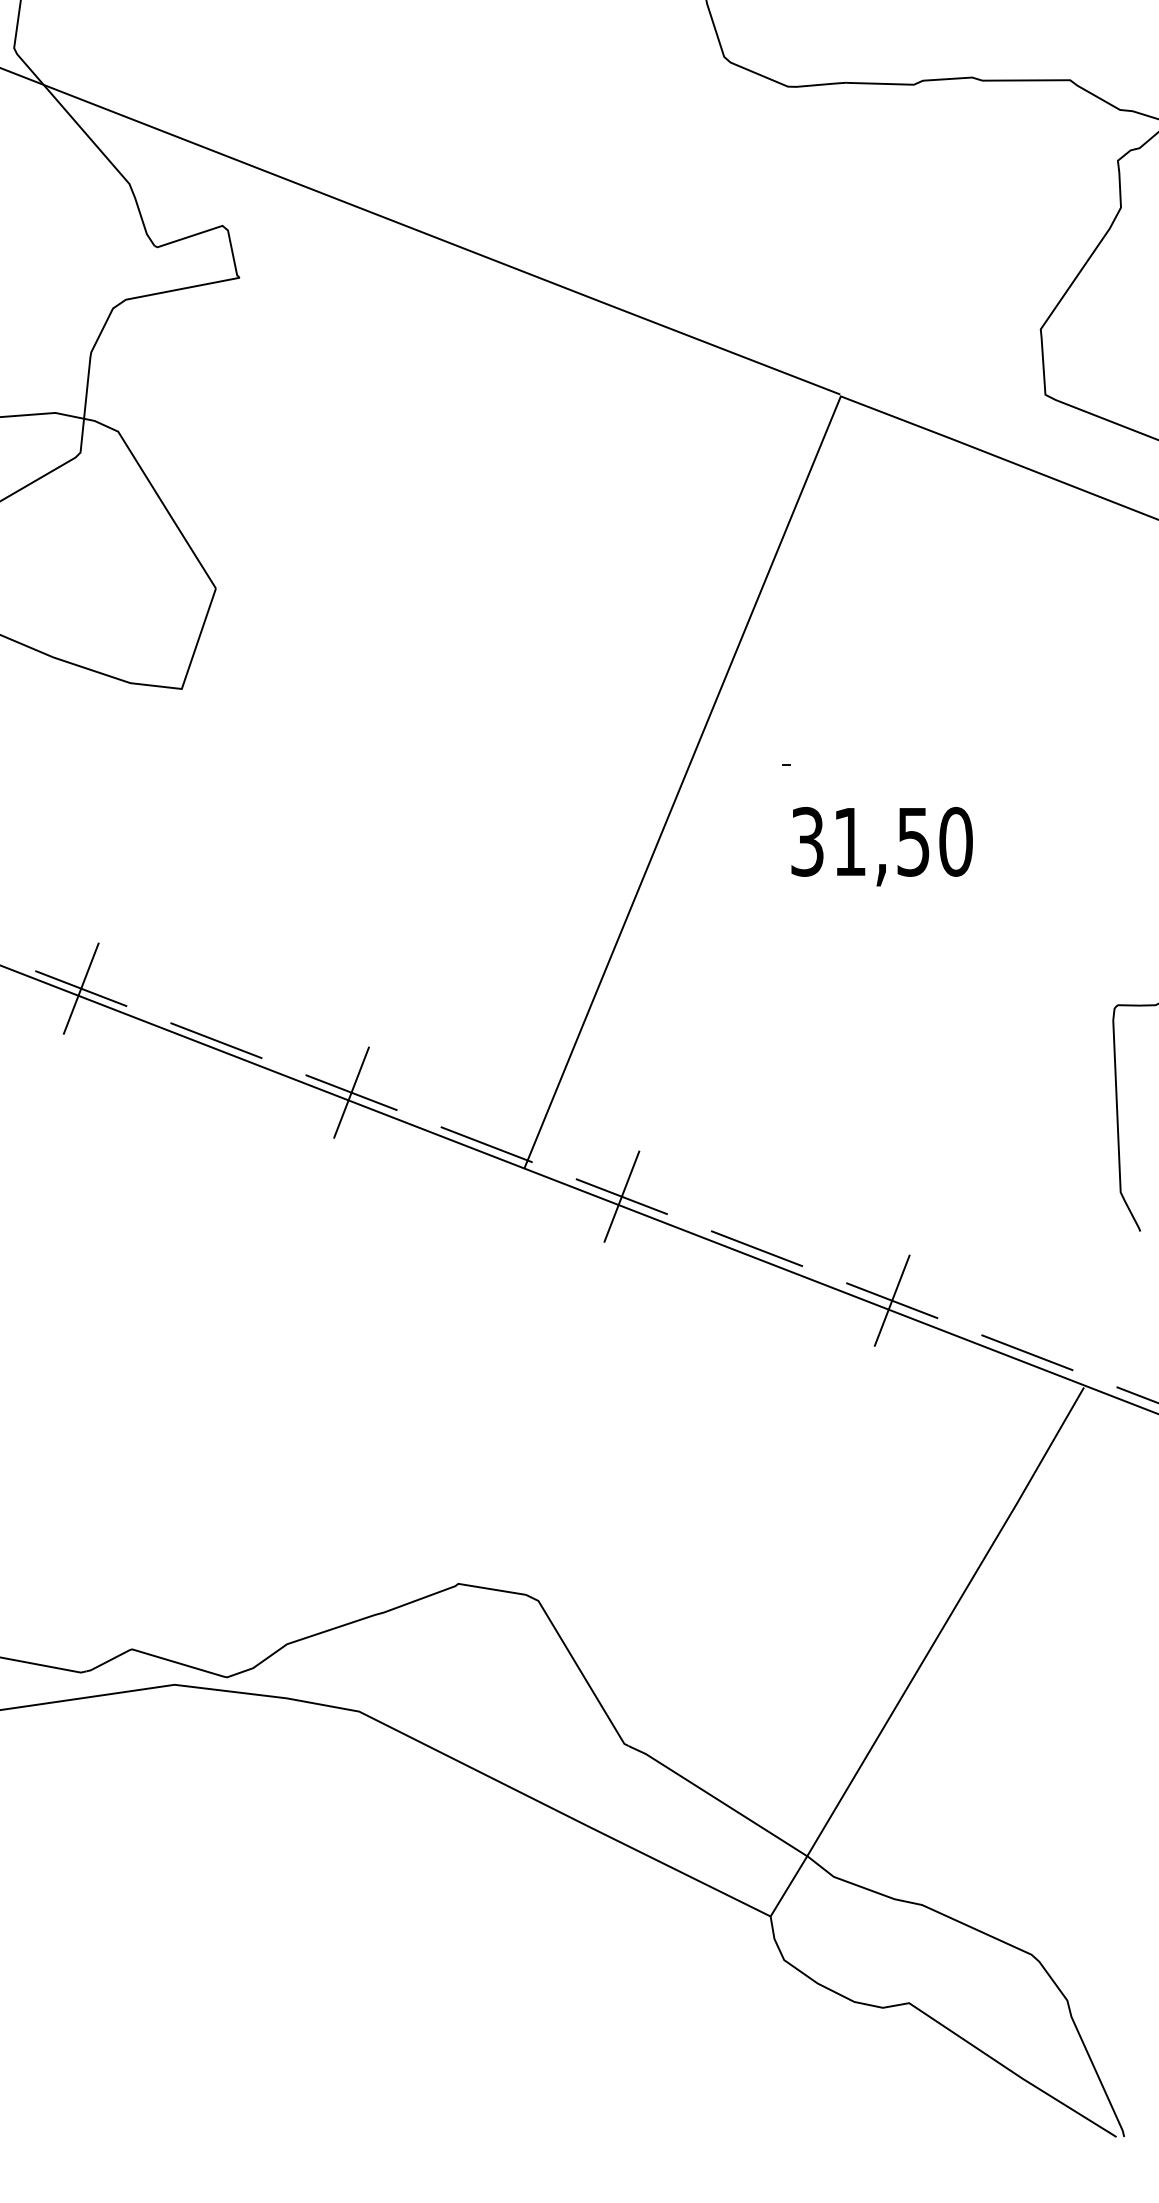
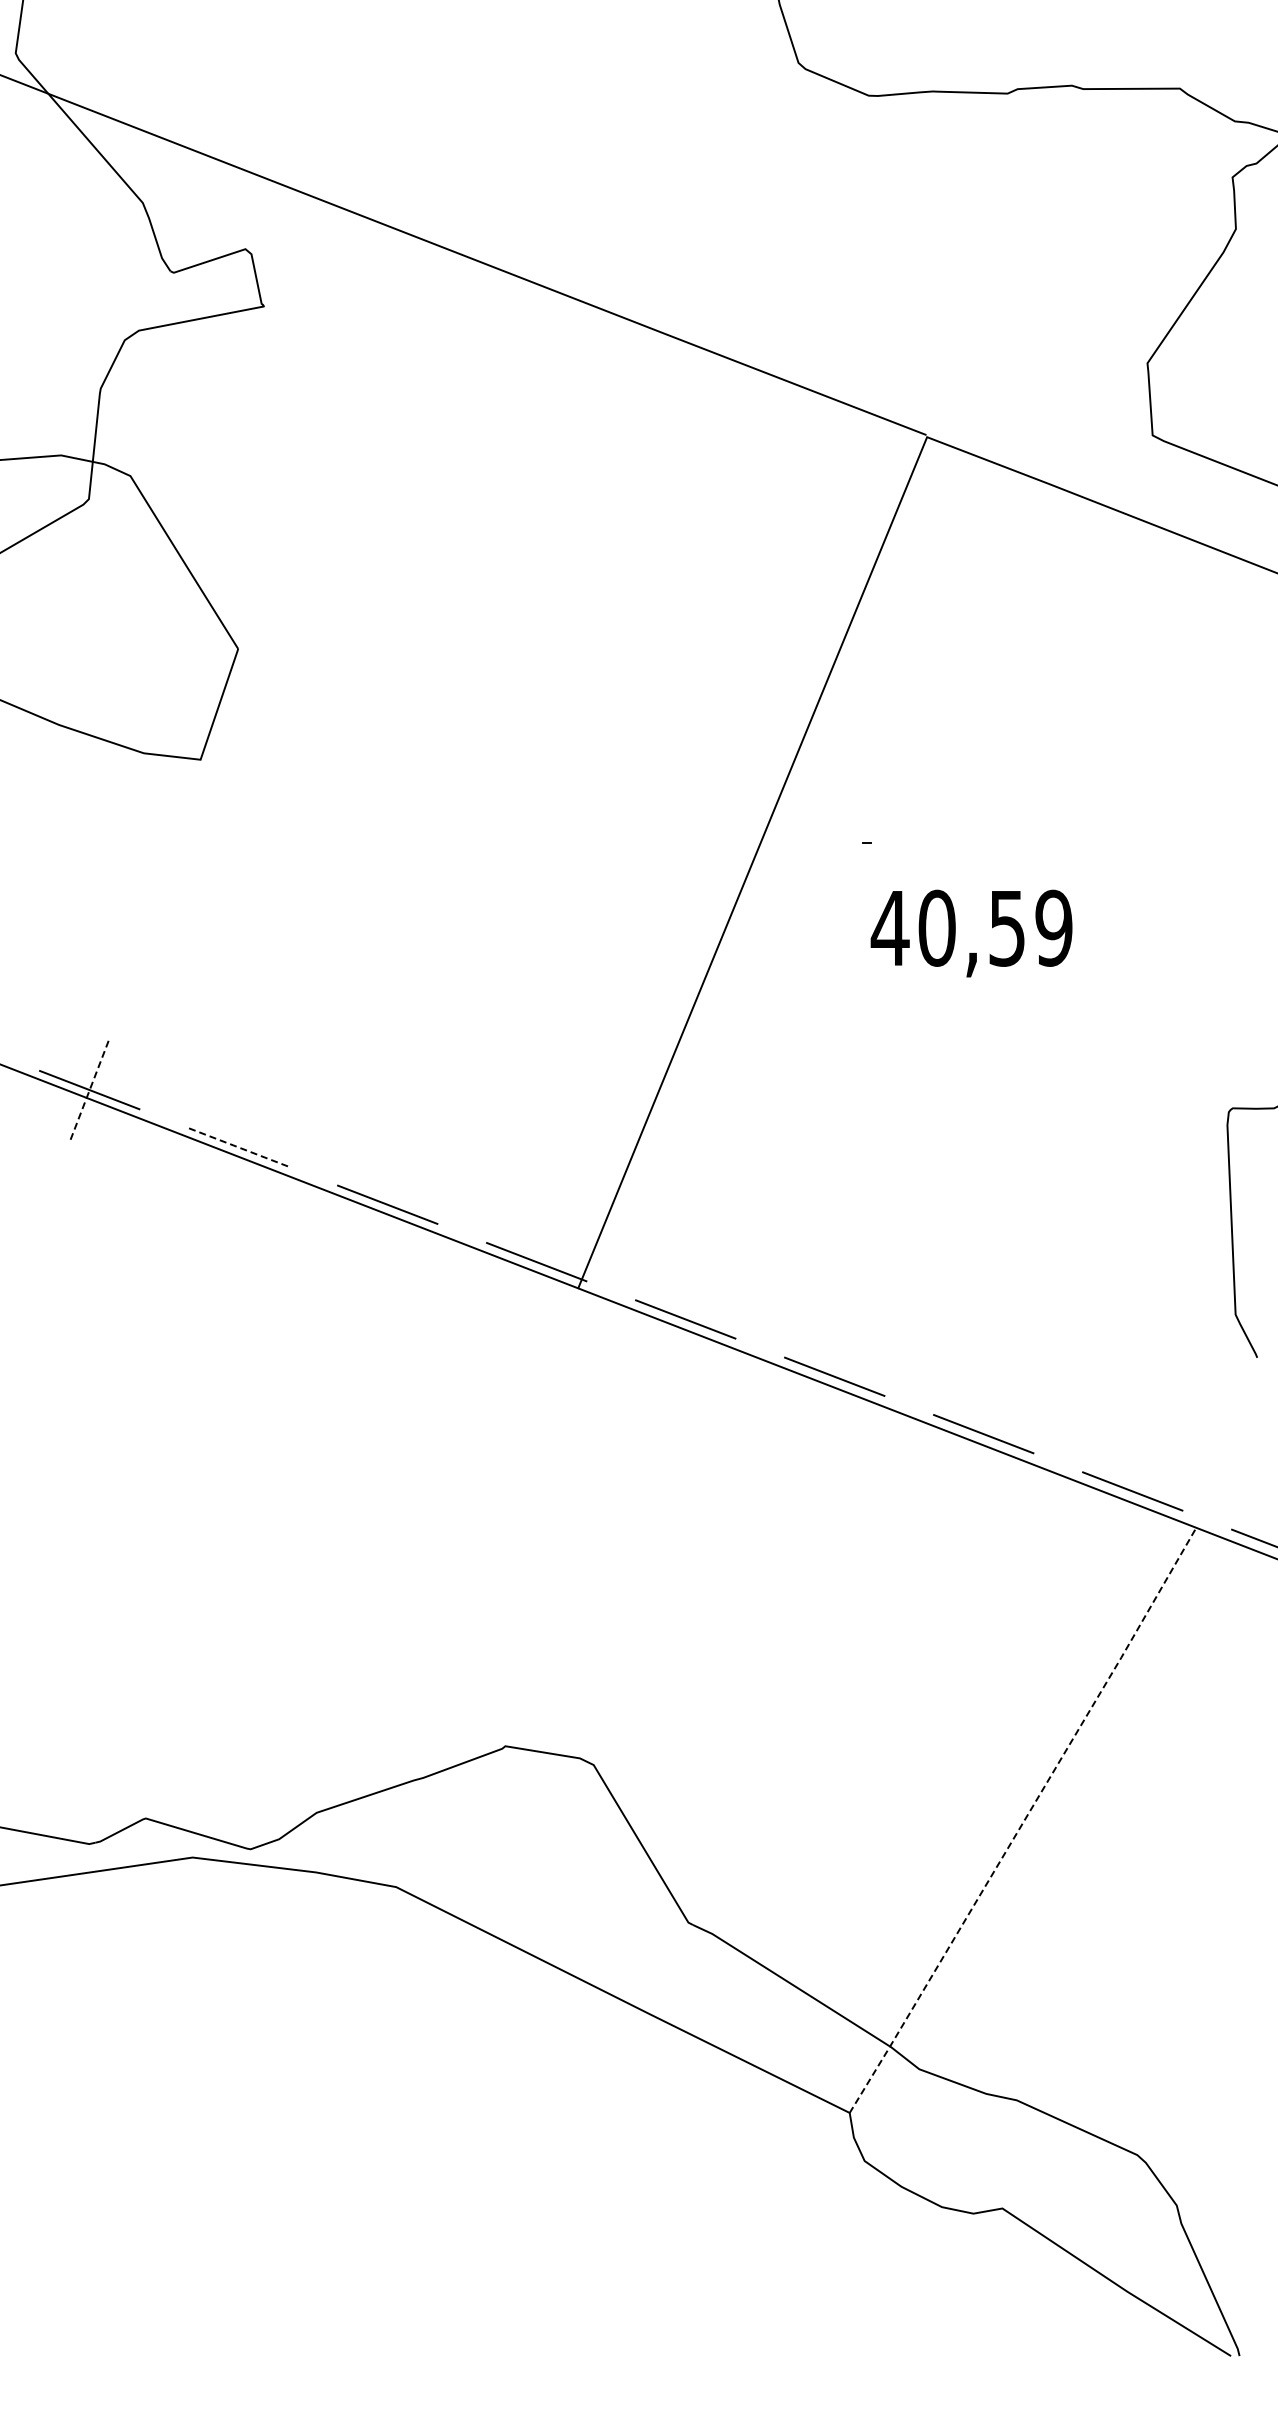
text: (881, 841) -> (971, 927), 31,50 -> 40,59
line: (81, 988) -> (89, 1089), solid -> dashed
line: (217, 1040) -> (239, 1147), solid -> dashed
line: (351, 1092) -> (387, 1204), removed
line: (621, 1196) -> (685, 1319), removed
line: (891, 1300) -> (983, 1433), removed
line: (928, 1653) -> (1023, 1822), solid -> dashed

